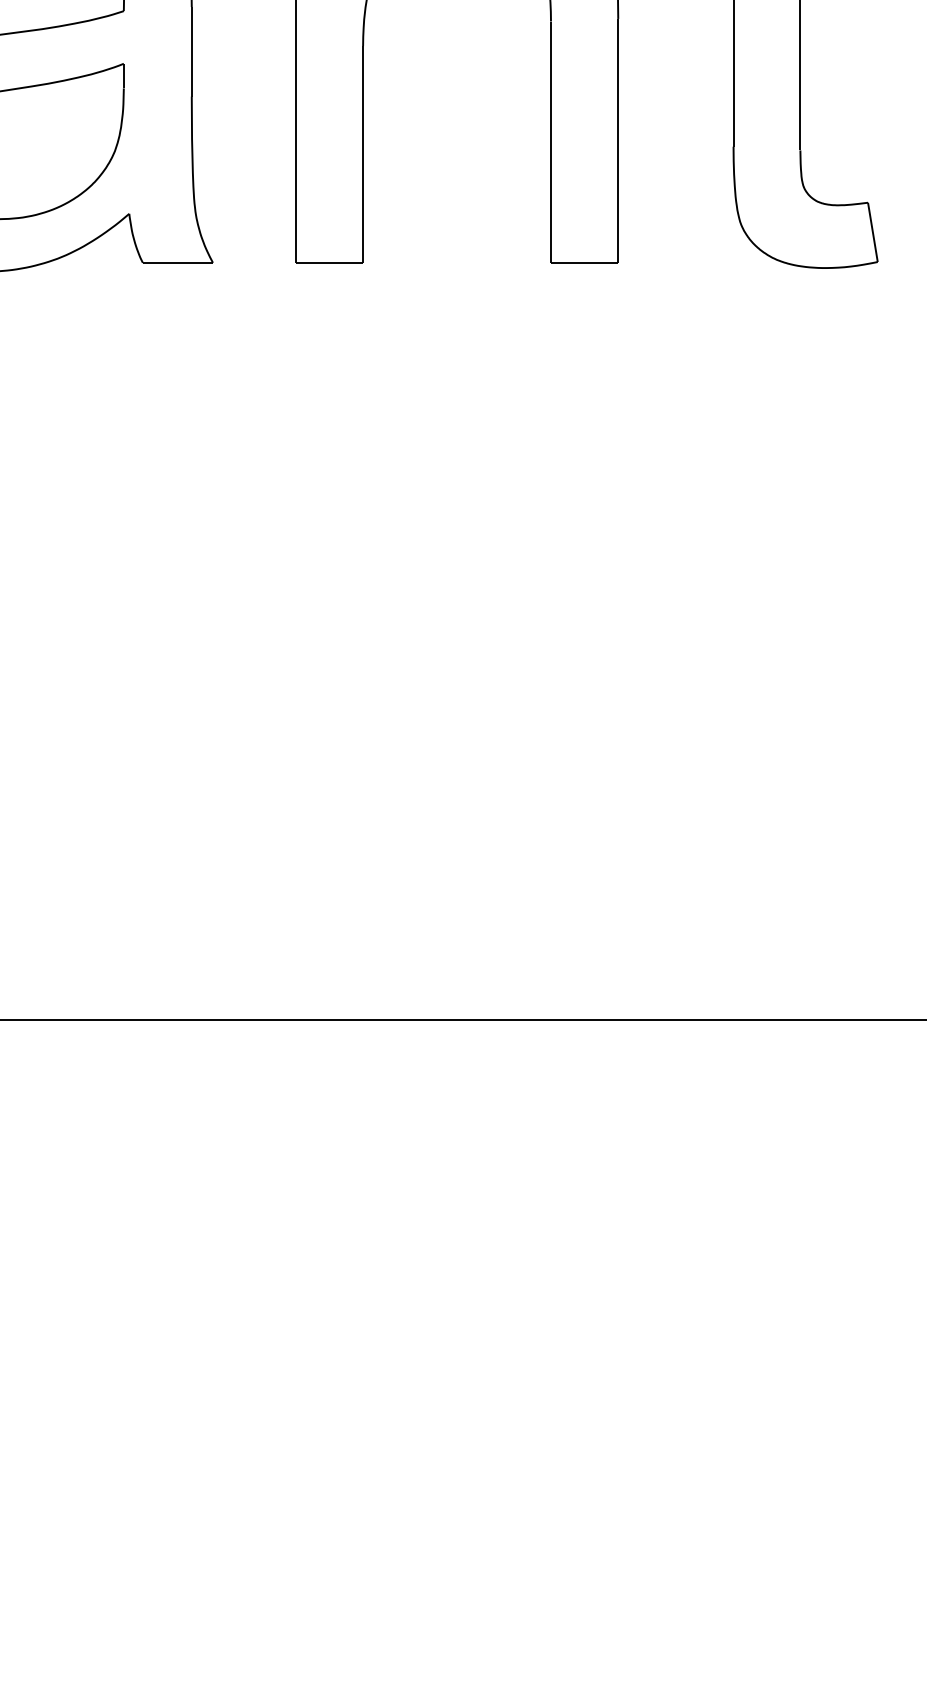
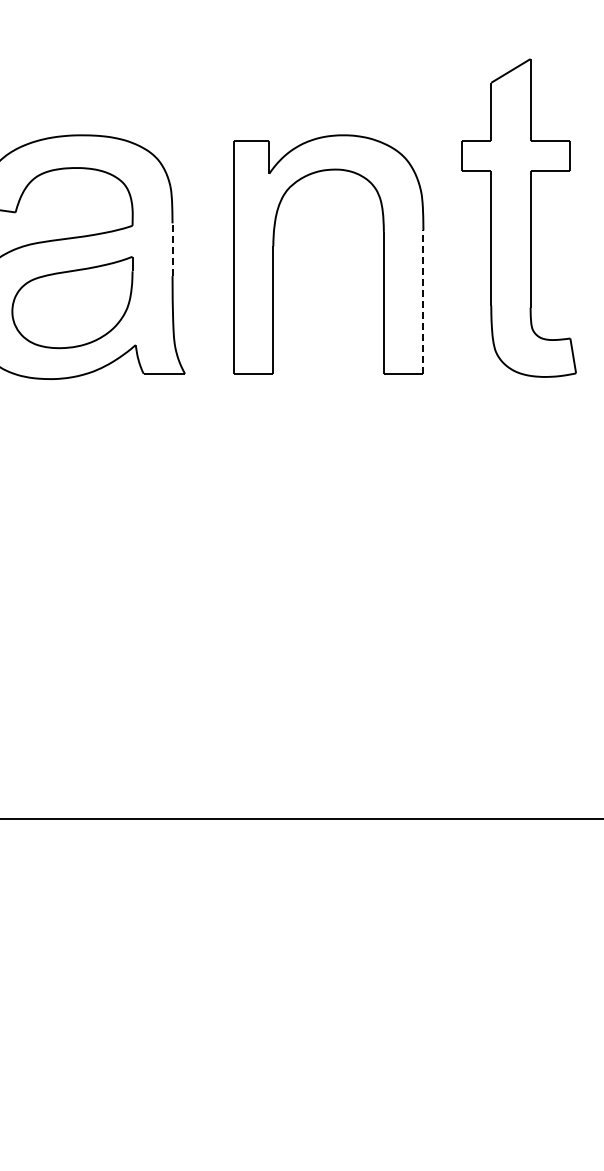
line: (191, 51) -> (172, 249), solid -> dashed
line: (618, 141) -> (423, 302), solid -> dashed

